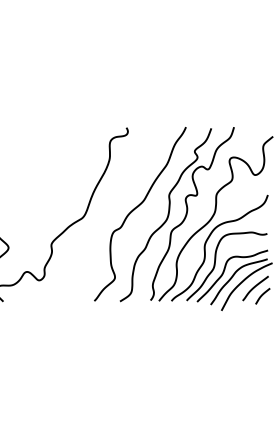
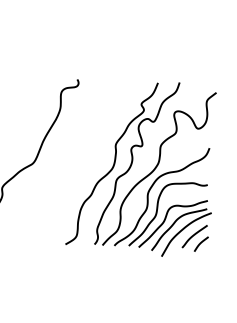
curve: (135, 209) -> (83, 157), removed

